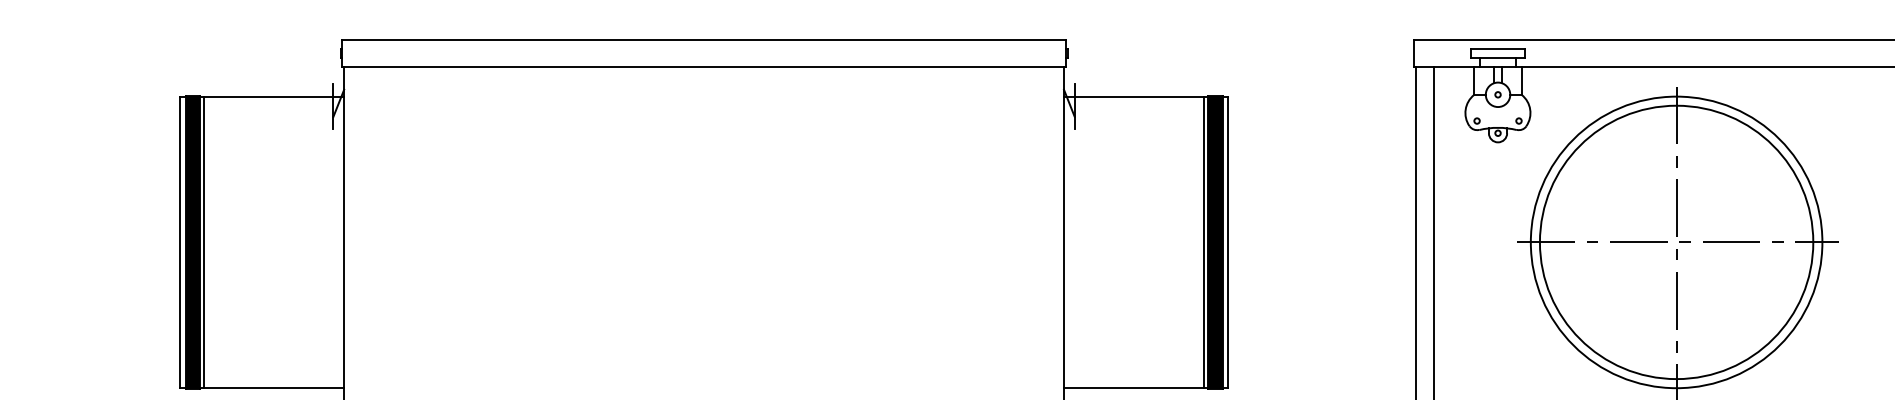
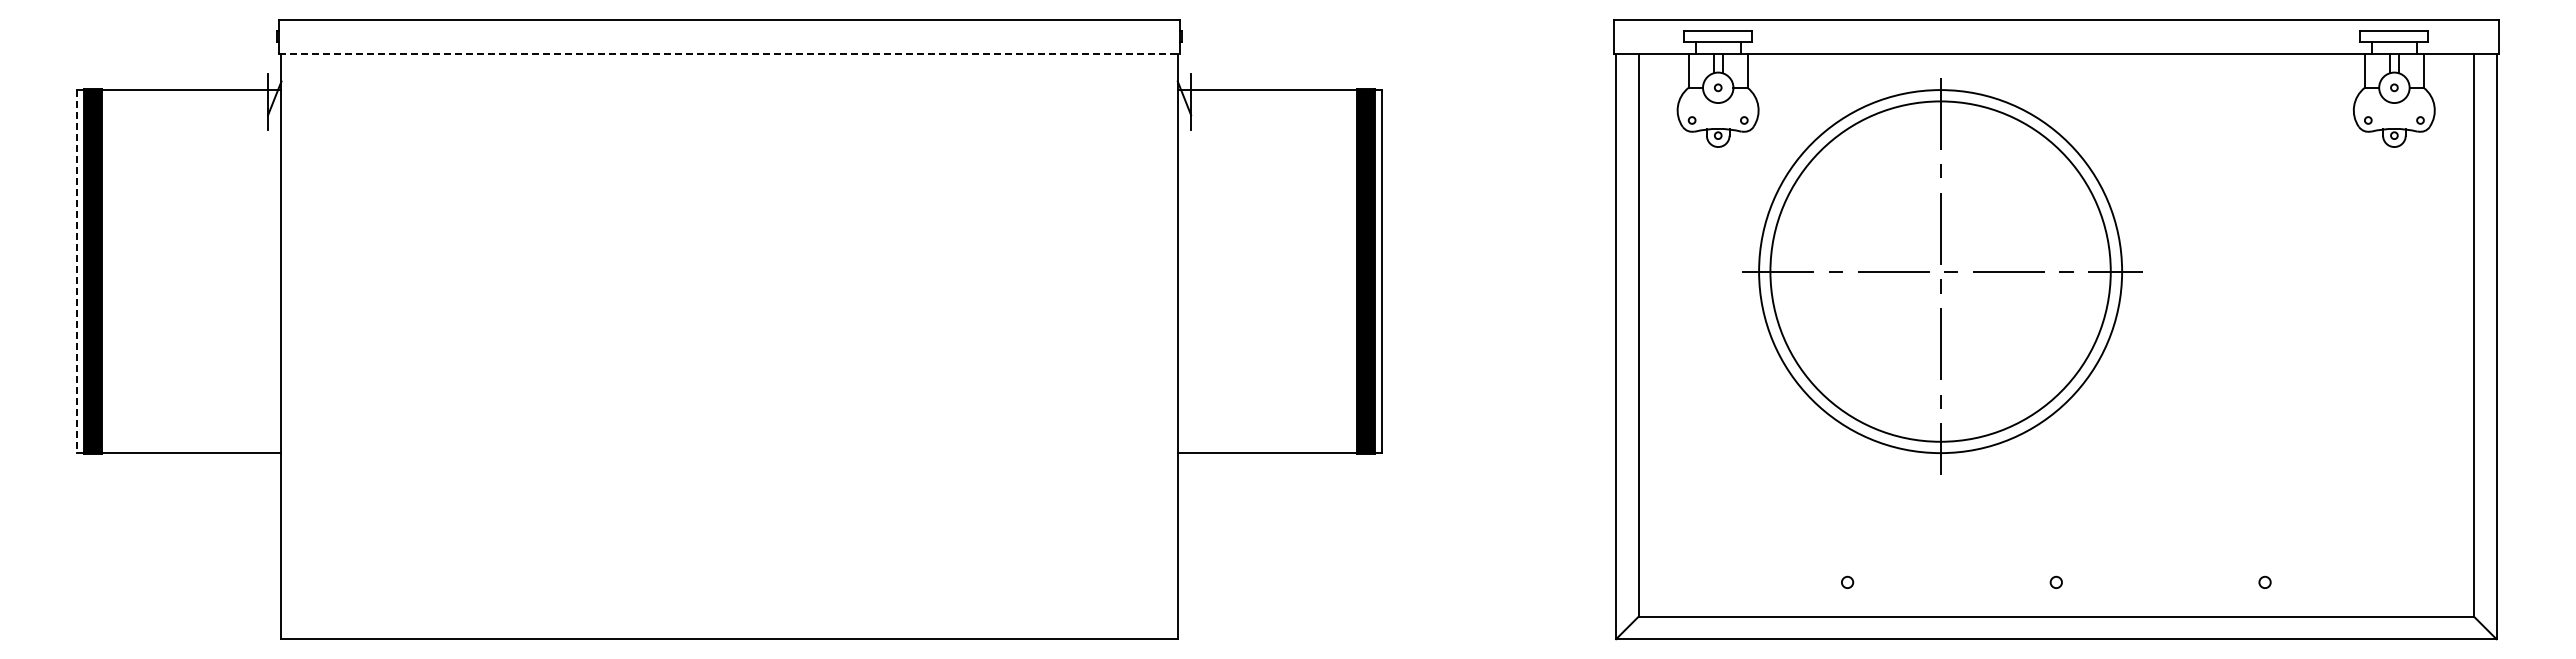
line: (704, 67) -> (730, 53), solid -> dashed
line: (180, 242) -> (77, 271), solid -> dashed
line: (203, 242) -> (106, 271), removed
line: (1204, 242) -> (1352, 271), removed

